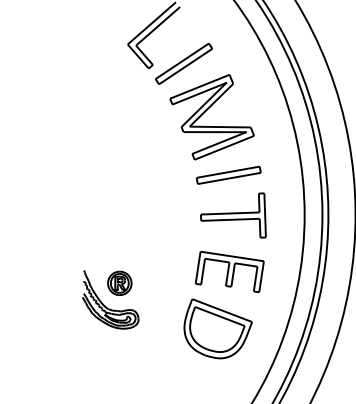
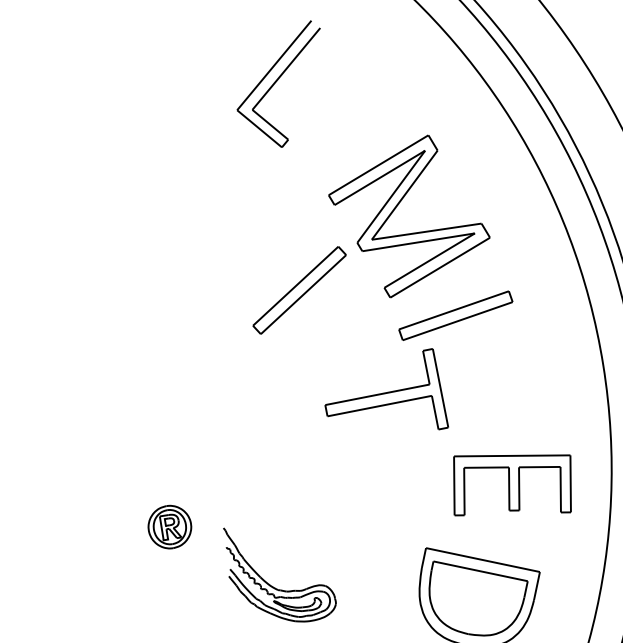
part: (183, 63) -> (298, 289), moved
part: (233, 215) -> (383, 397), moved
part: (229, 271) -> (511, 483), moved
part: (119, 282) -> (169, 525), moved

